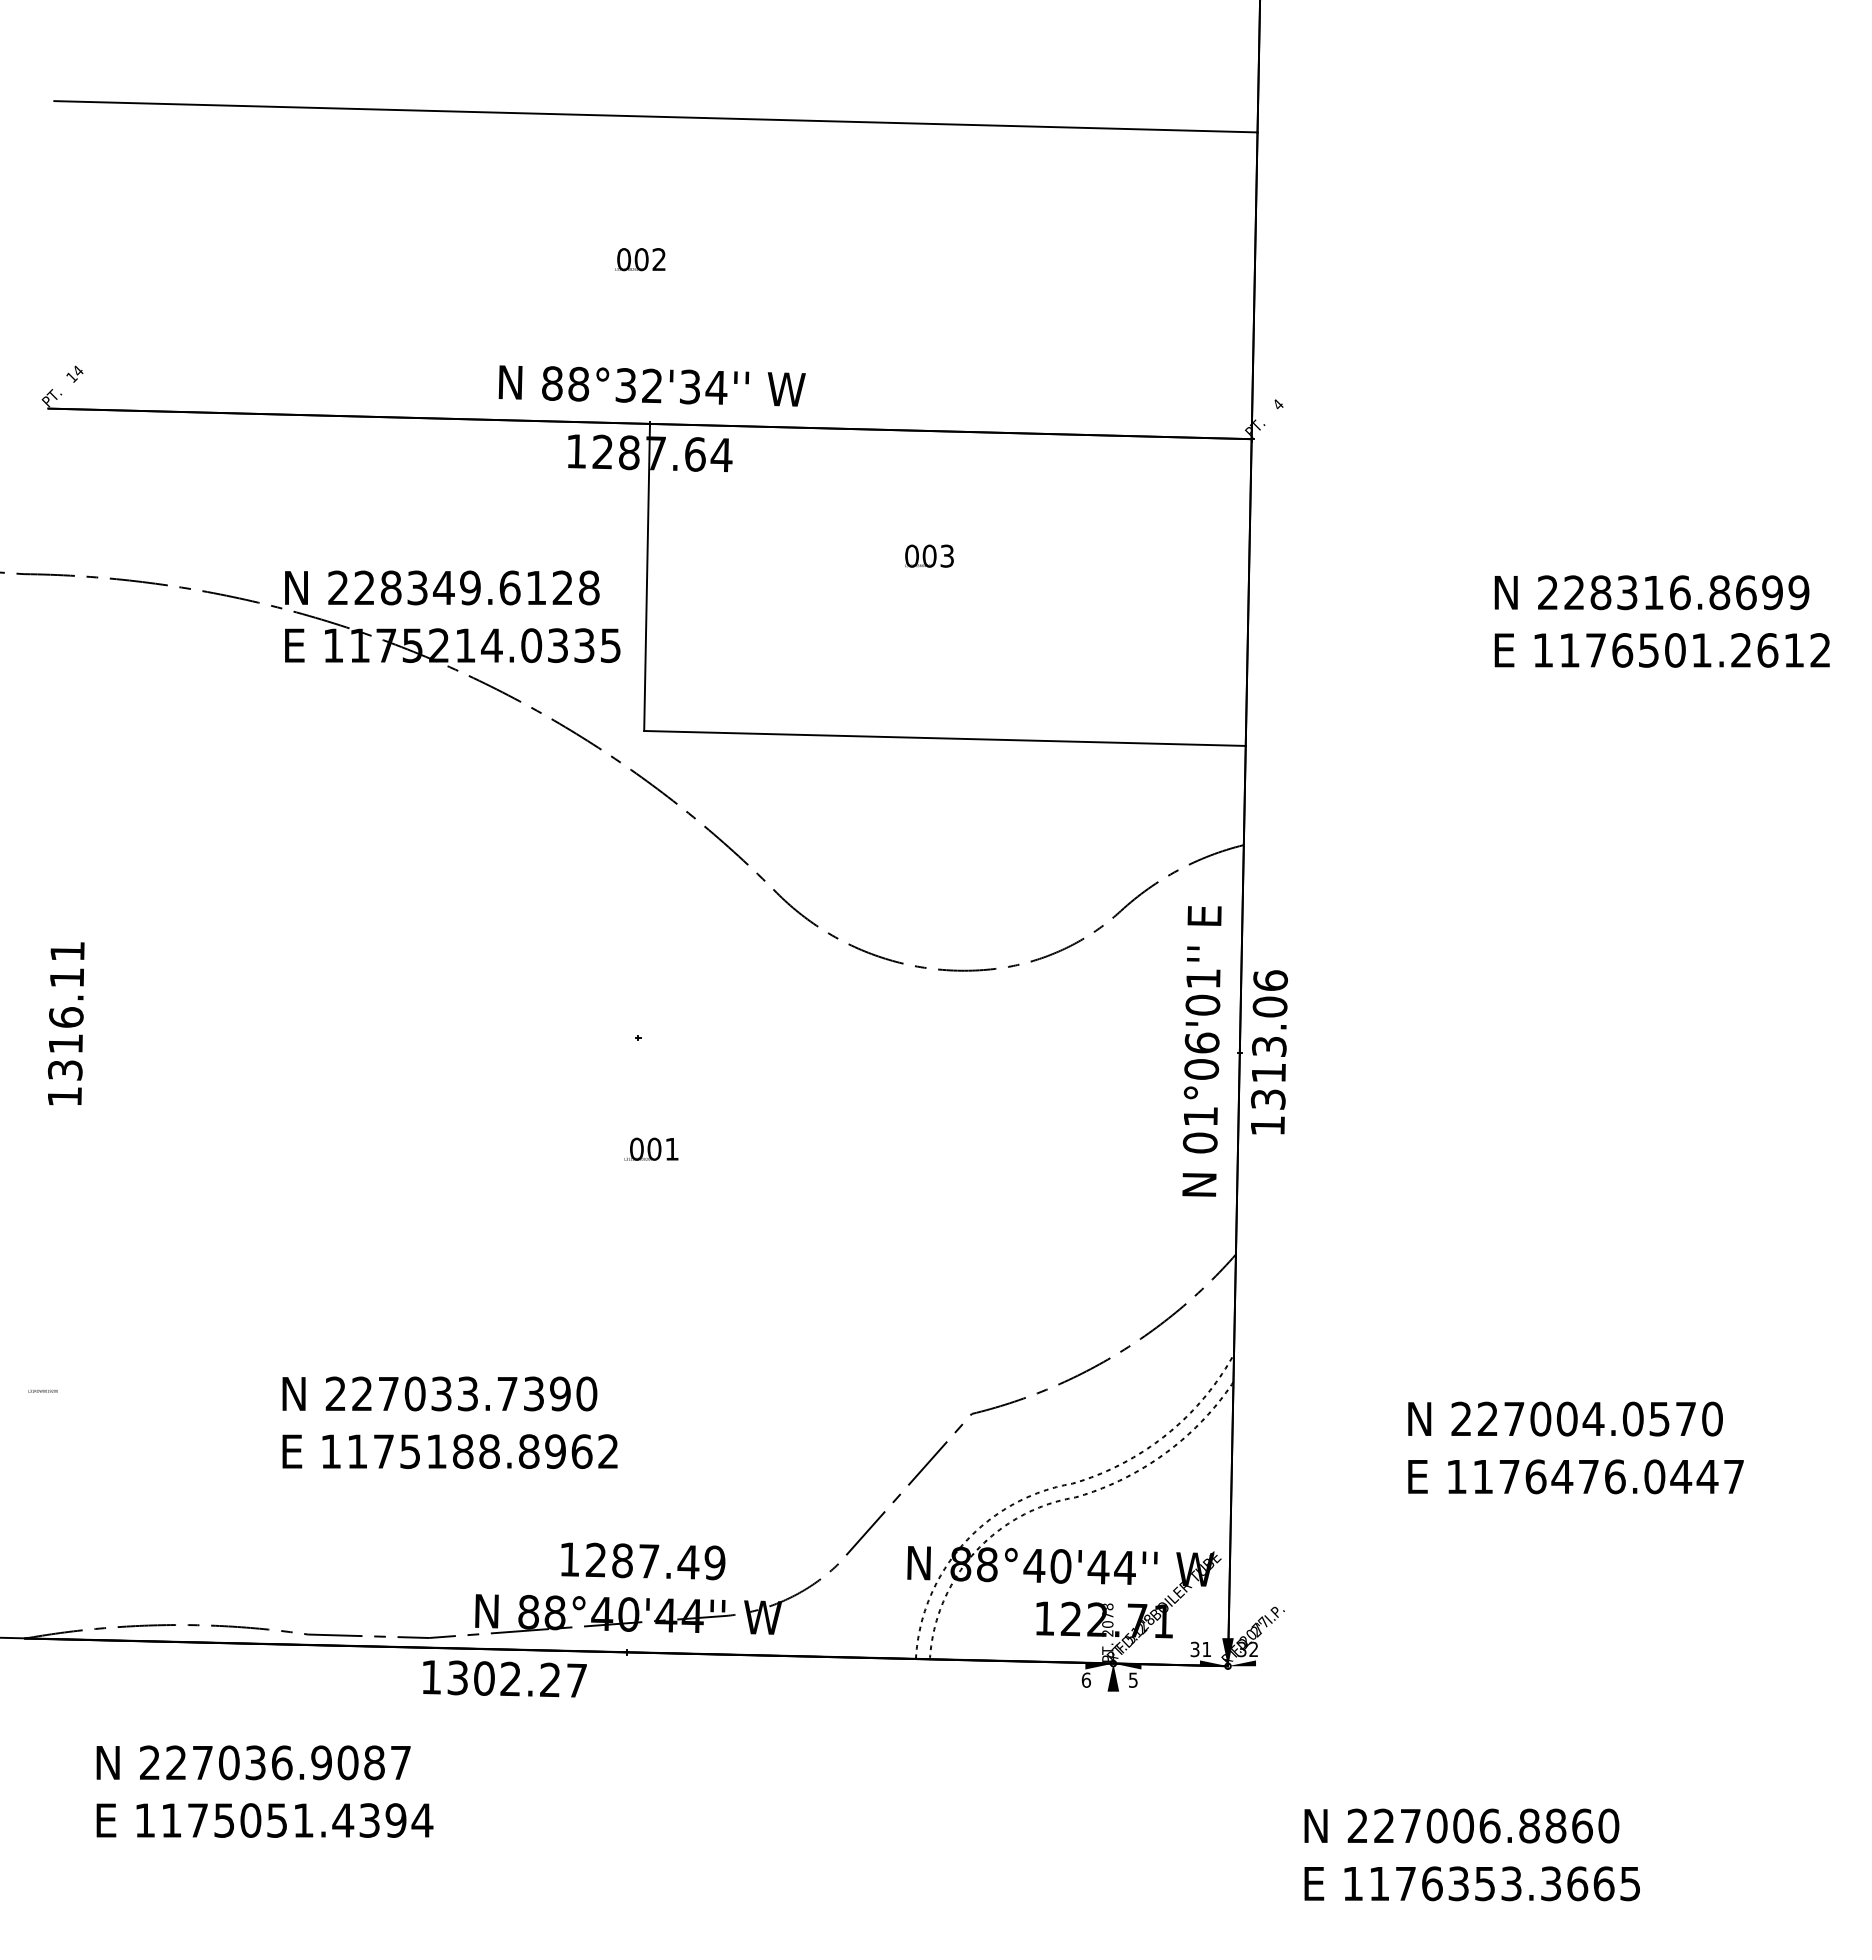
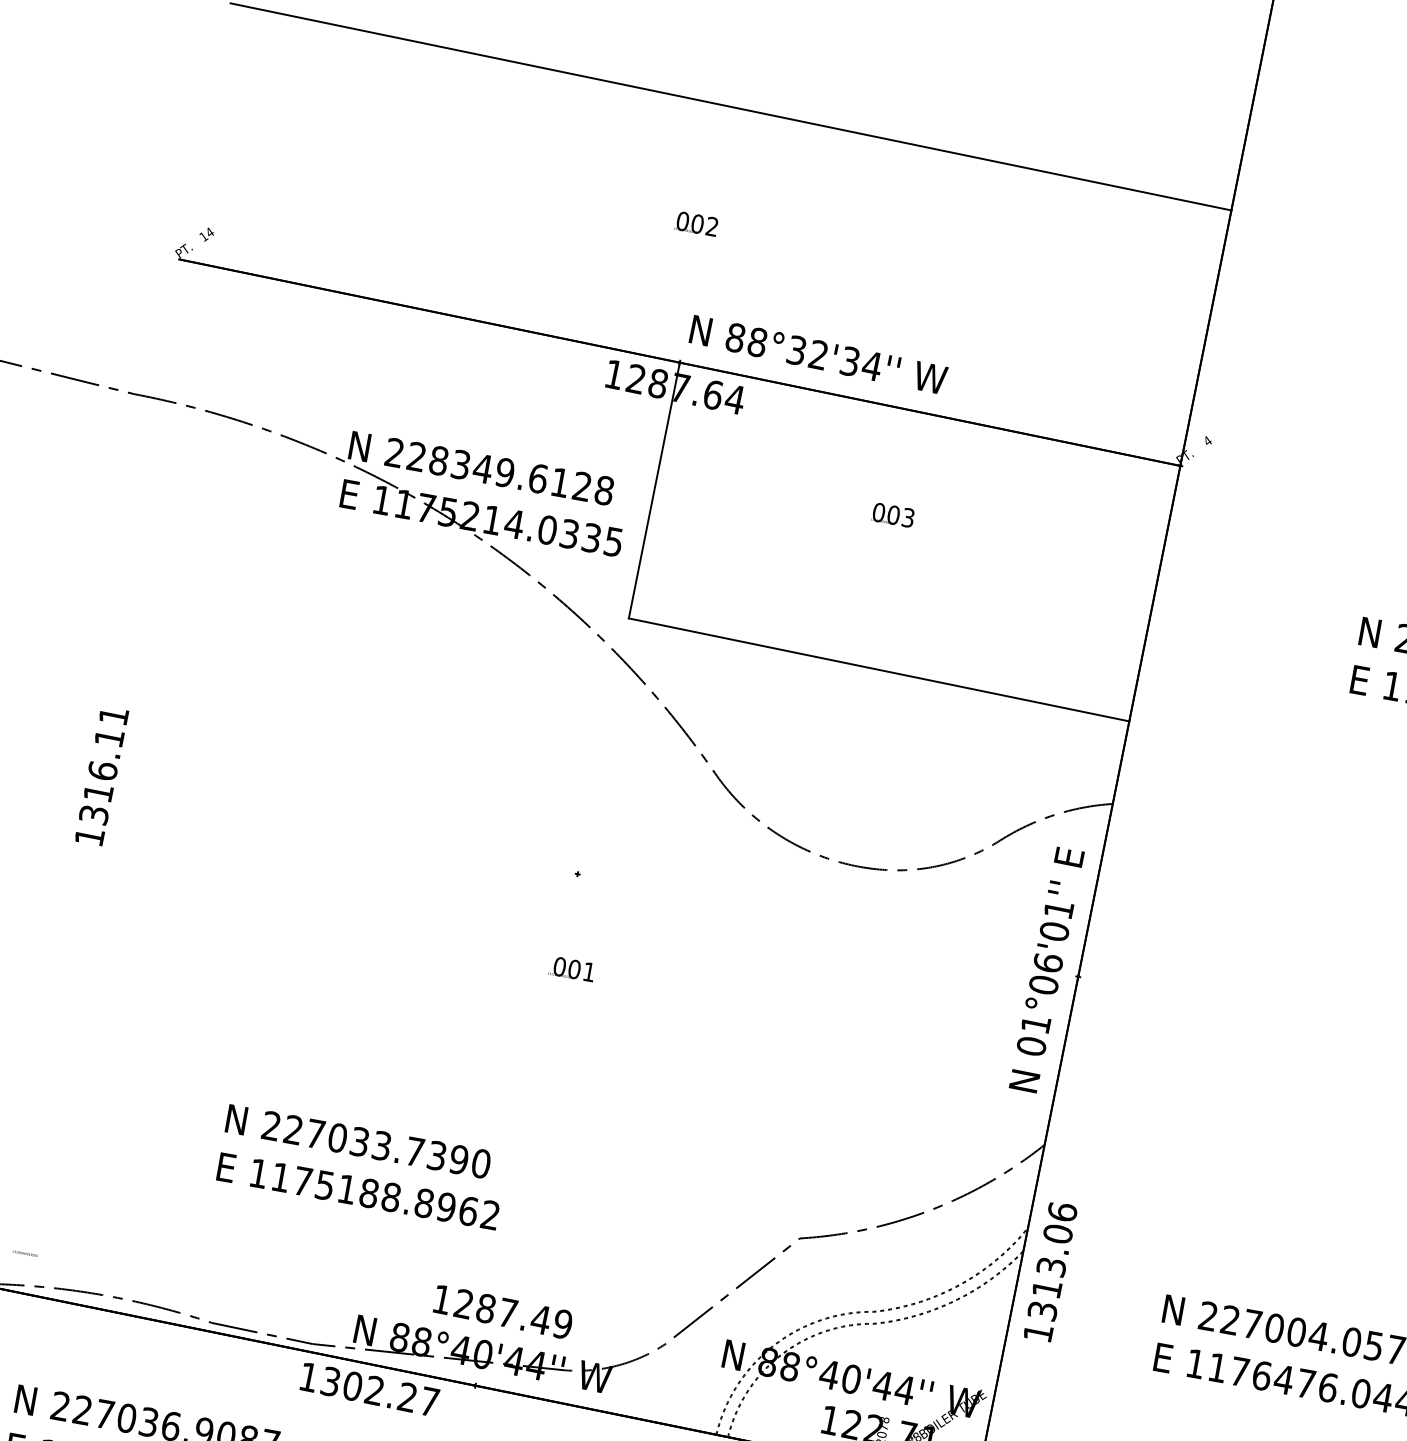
text: (651, 385) -> (818, 354), moved
text: (1269, 1052) -> (1050, 1271), moved
text: (42, 1390) -> (24, 1253), moved

